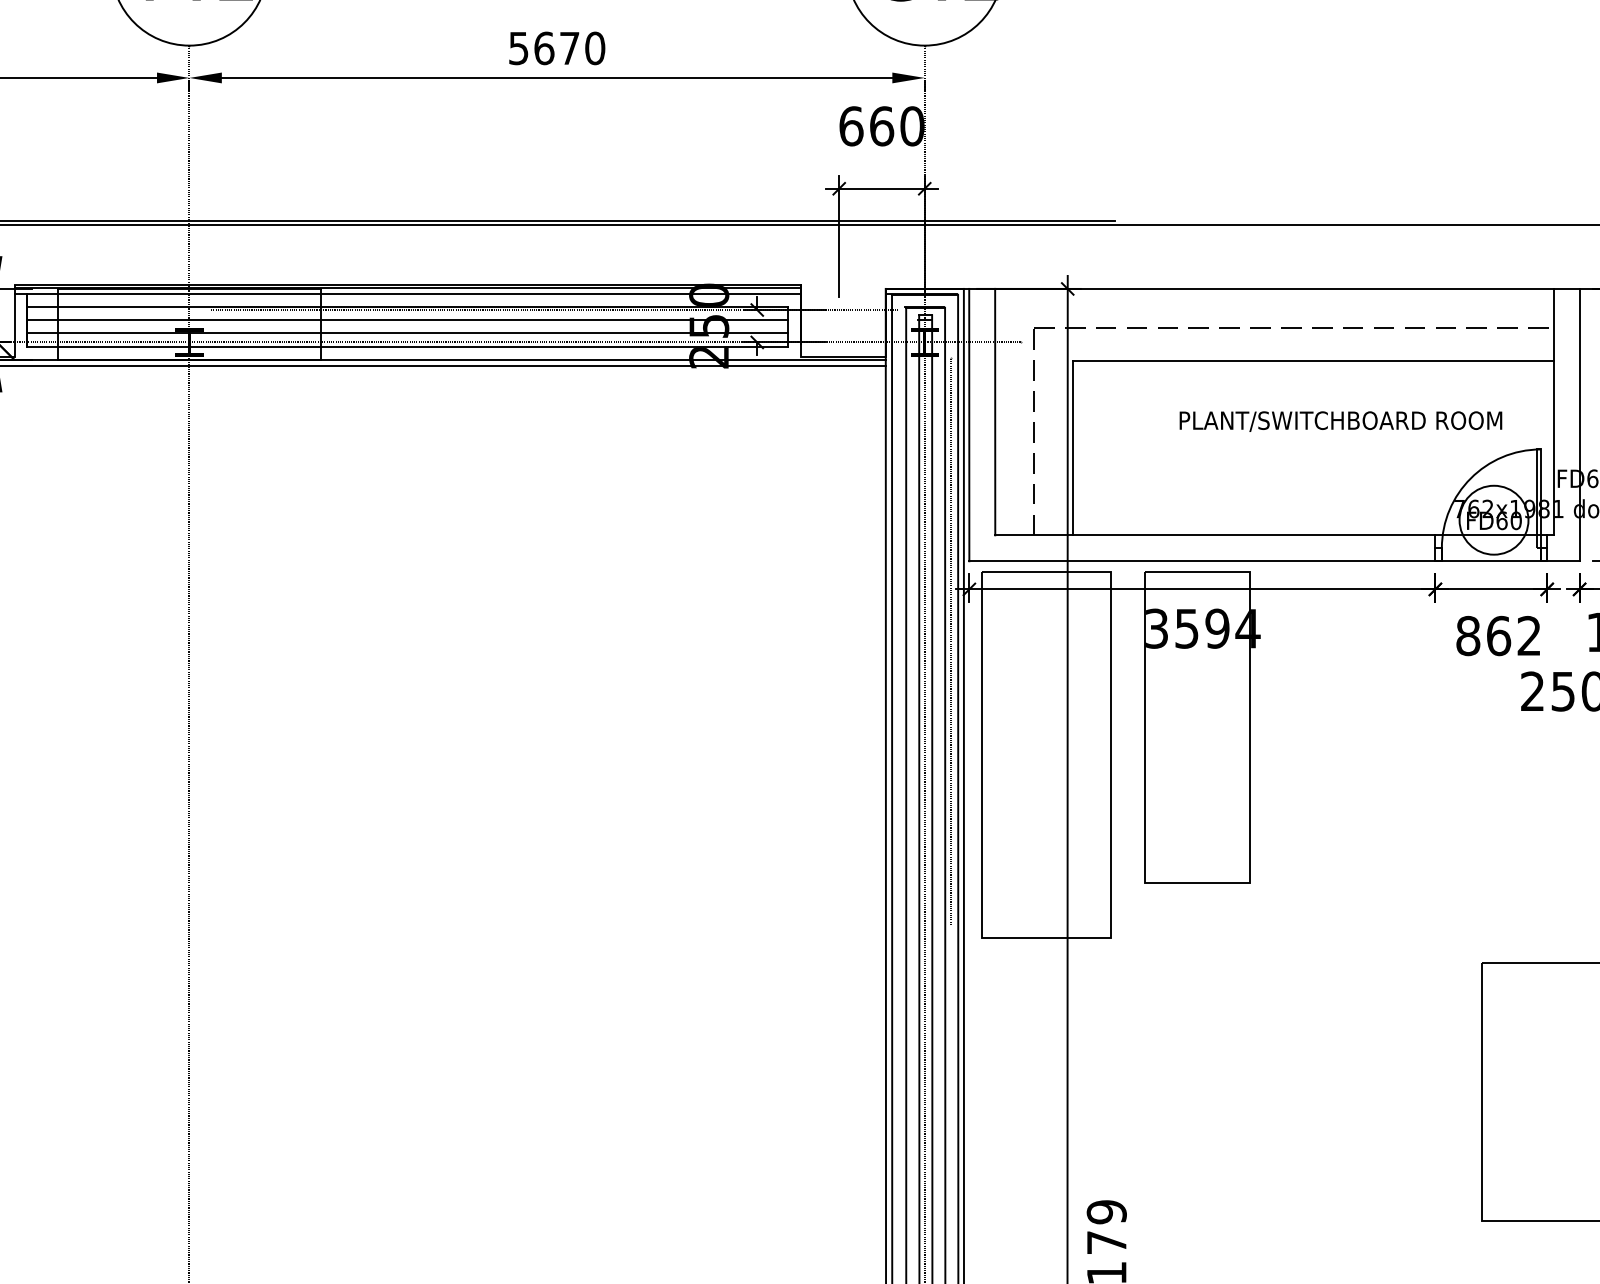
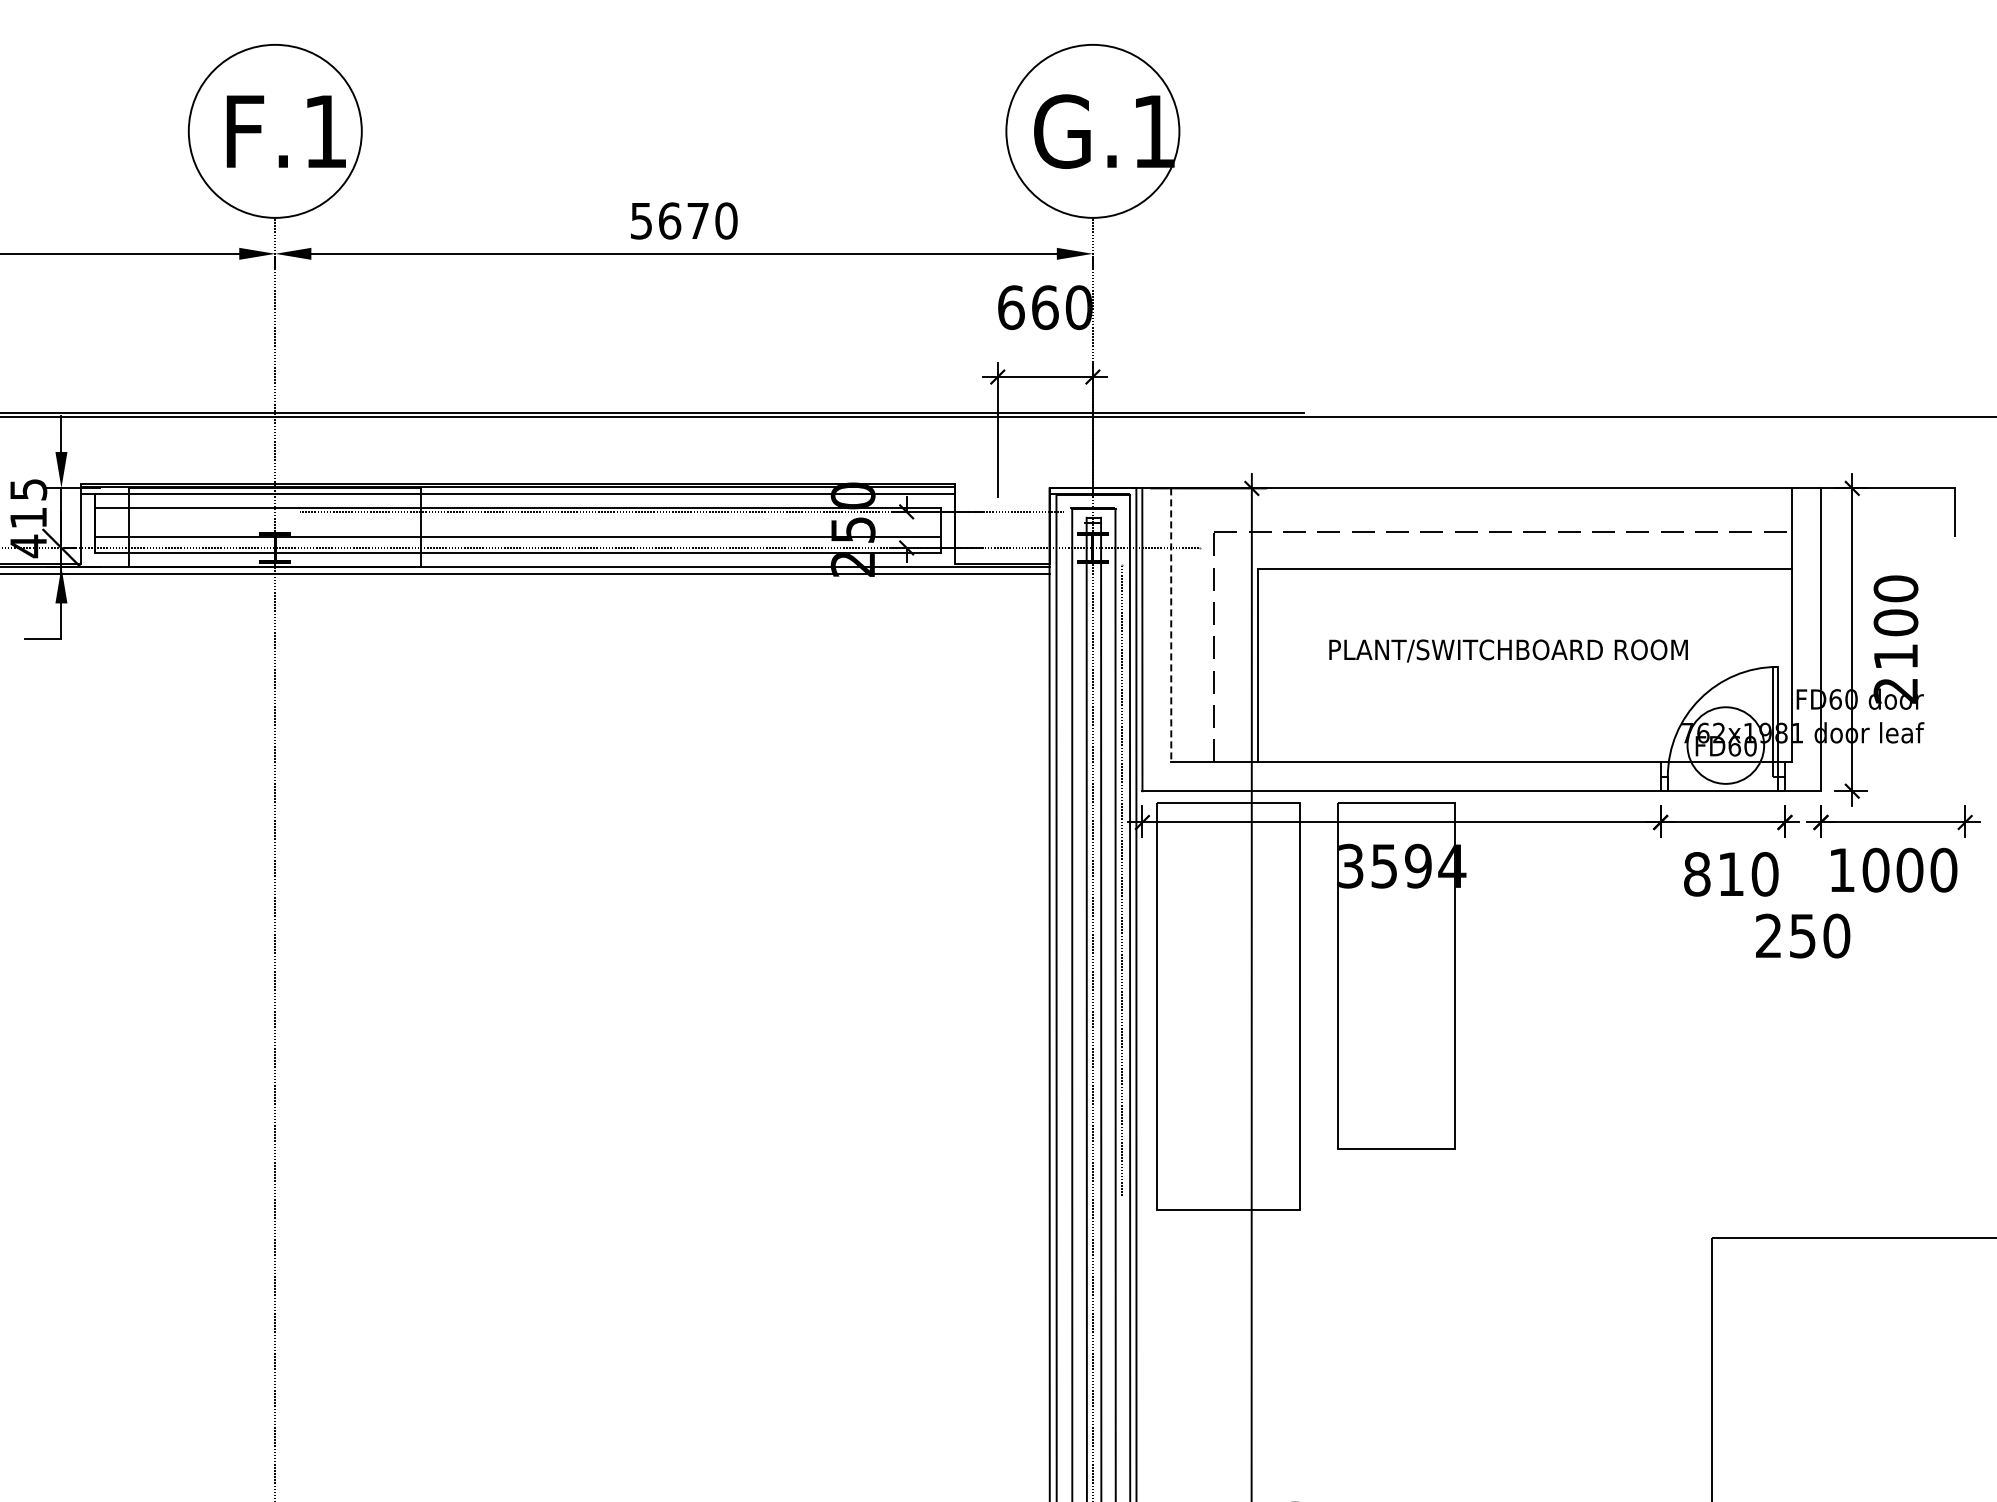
line: (407, 319) -> (517, 522), removed
line: (995, 412) -> (1171, 625), solid -> dashed
text: (1340, 421) -> (1508, 650), moved
text: (1514, 636) -> (1748, 874), 862 -> 810

